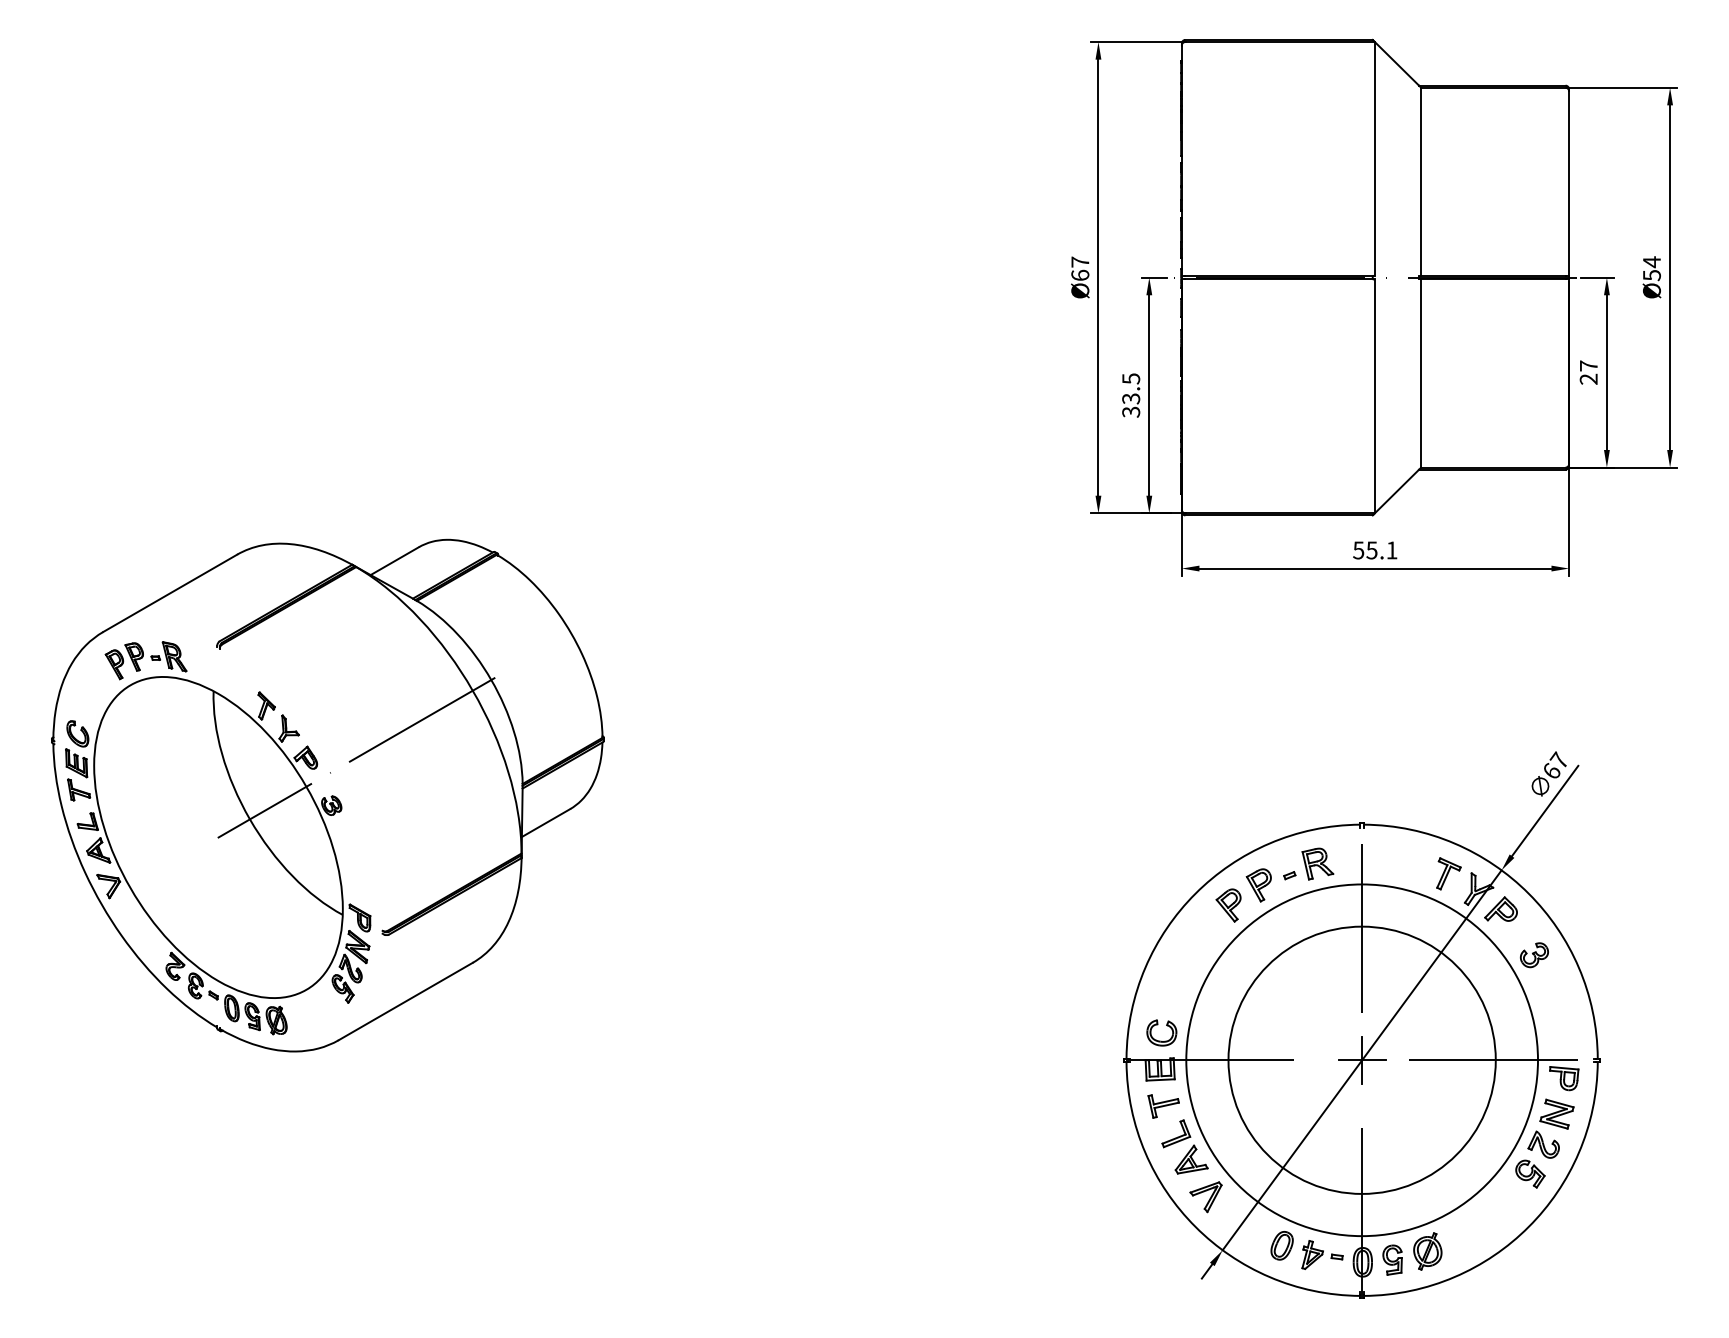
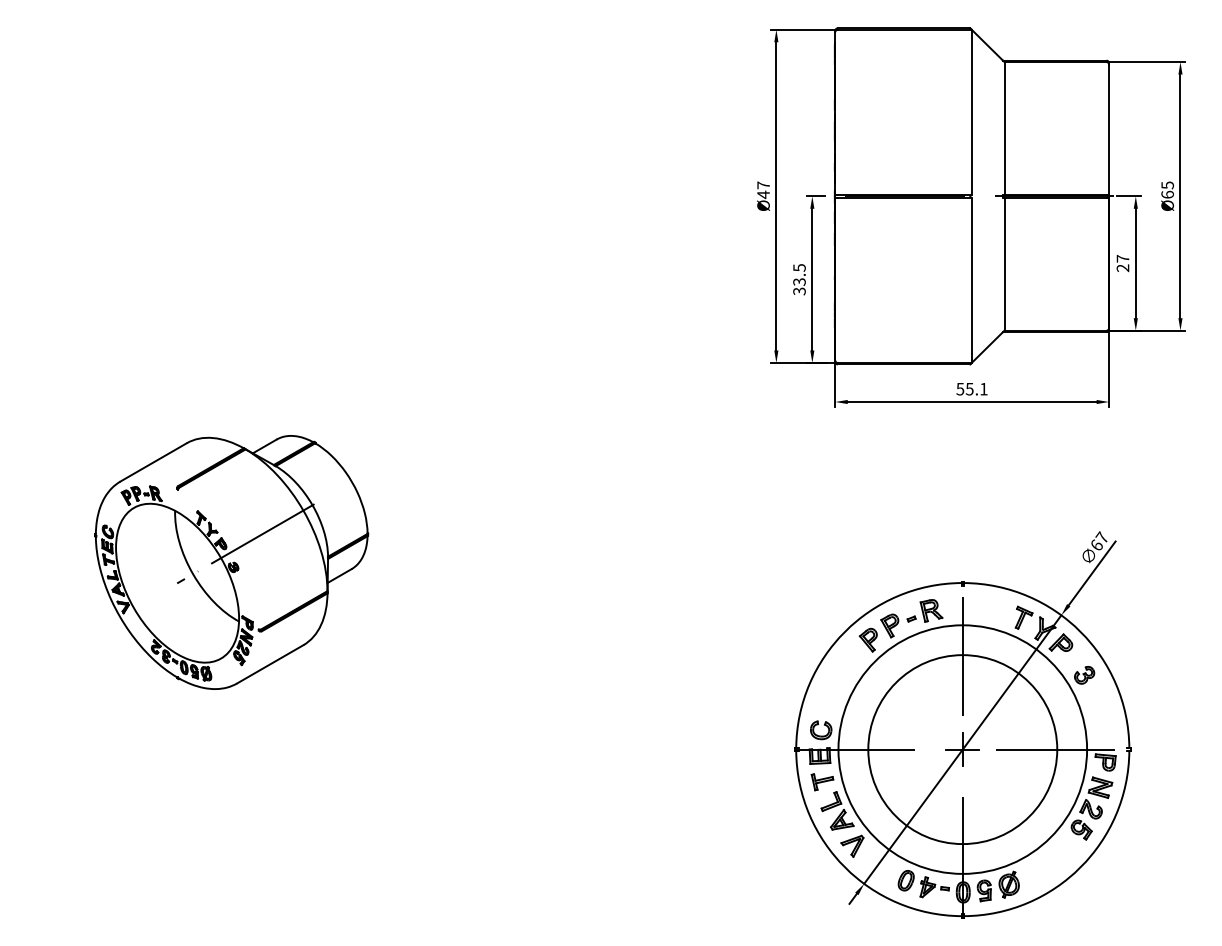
text: (1651, 268) -> (1167, 189), Ø54 -> Ø65
text: (1080, 275) -> (763, 194), Ø67 -> Ø47
part: (327, 795) -> (231, 562), size x0.7

